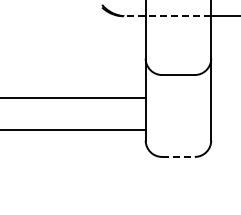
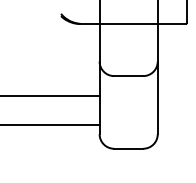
line: (167, 16) -> (118, 24), dashed -> solid
line: (178, 156) -> (128, 148), dashed -> solid

